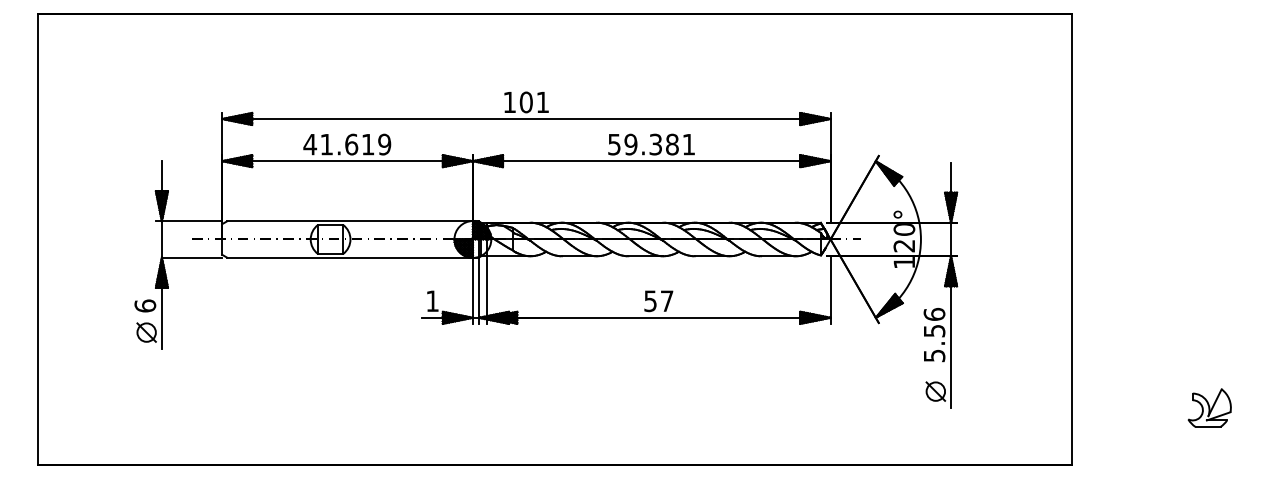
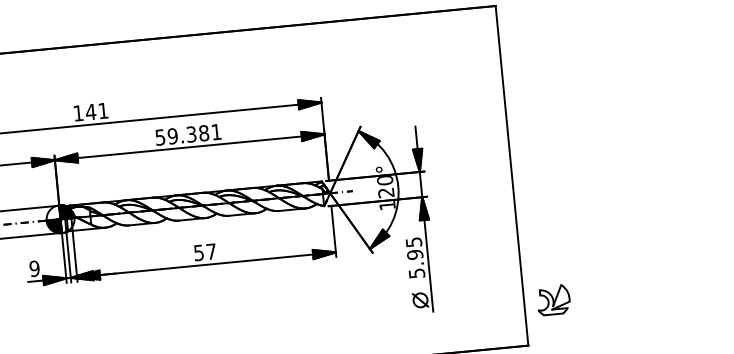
text: (526, 102) -> (91, 112), 101 -> 141
text: (432, 301) -> (34, 268), 1 -> 9
text: (934, 322) -> (414, 248), 5.56 -> 5.95
part: (1209, 407) -> (553, 299), moved

